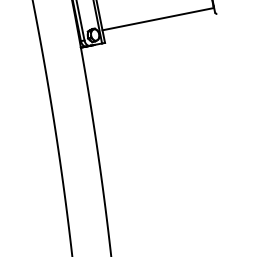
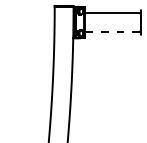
line: (157, 18) -> (112, 31), solid -> dashed

